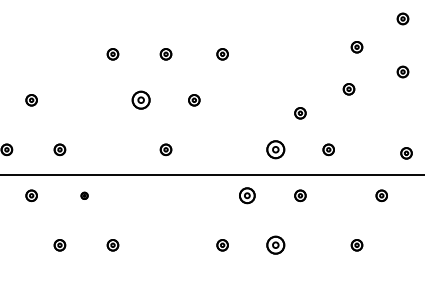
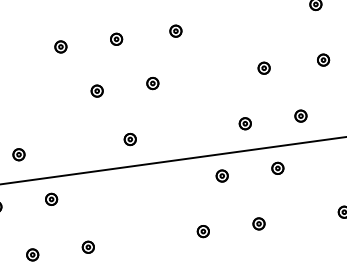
part: (348, 89) -> (322, 60), moved
part: (141, 100) -> (97, 91), size x0.62
part: (300, 113) -> (264, 68), moved
part: (275, 149) -> (245, 123), size x0.62
part: (84, 195) -> (51, 199), size x1.67
part: (247, 195) -> (222, 175), size x0.71
part: (275, 245) -> (258, 224), size x0.62

